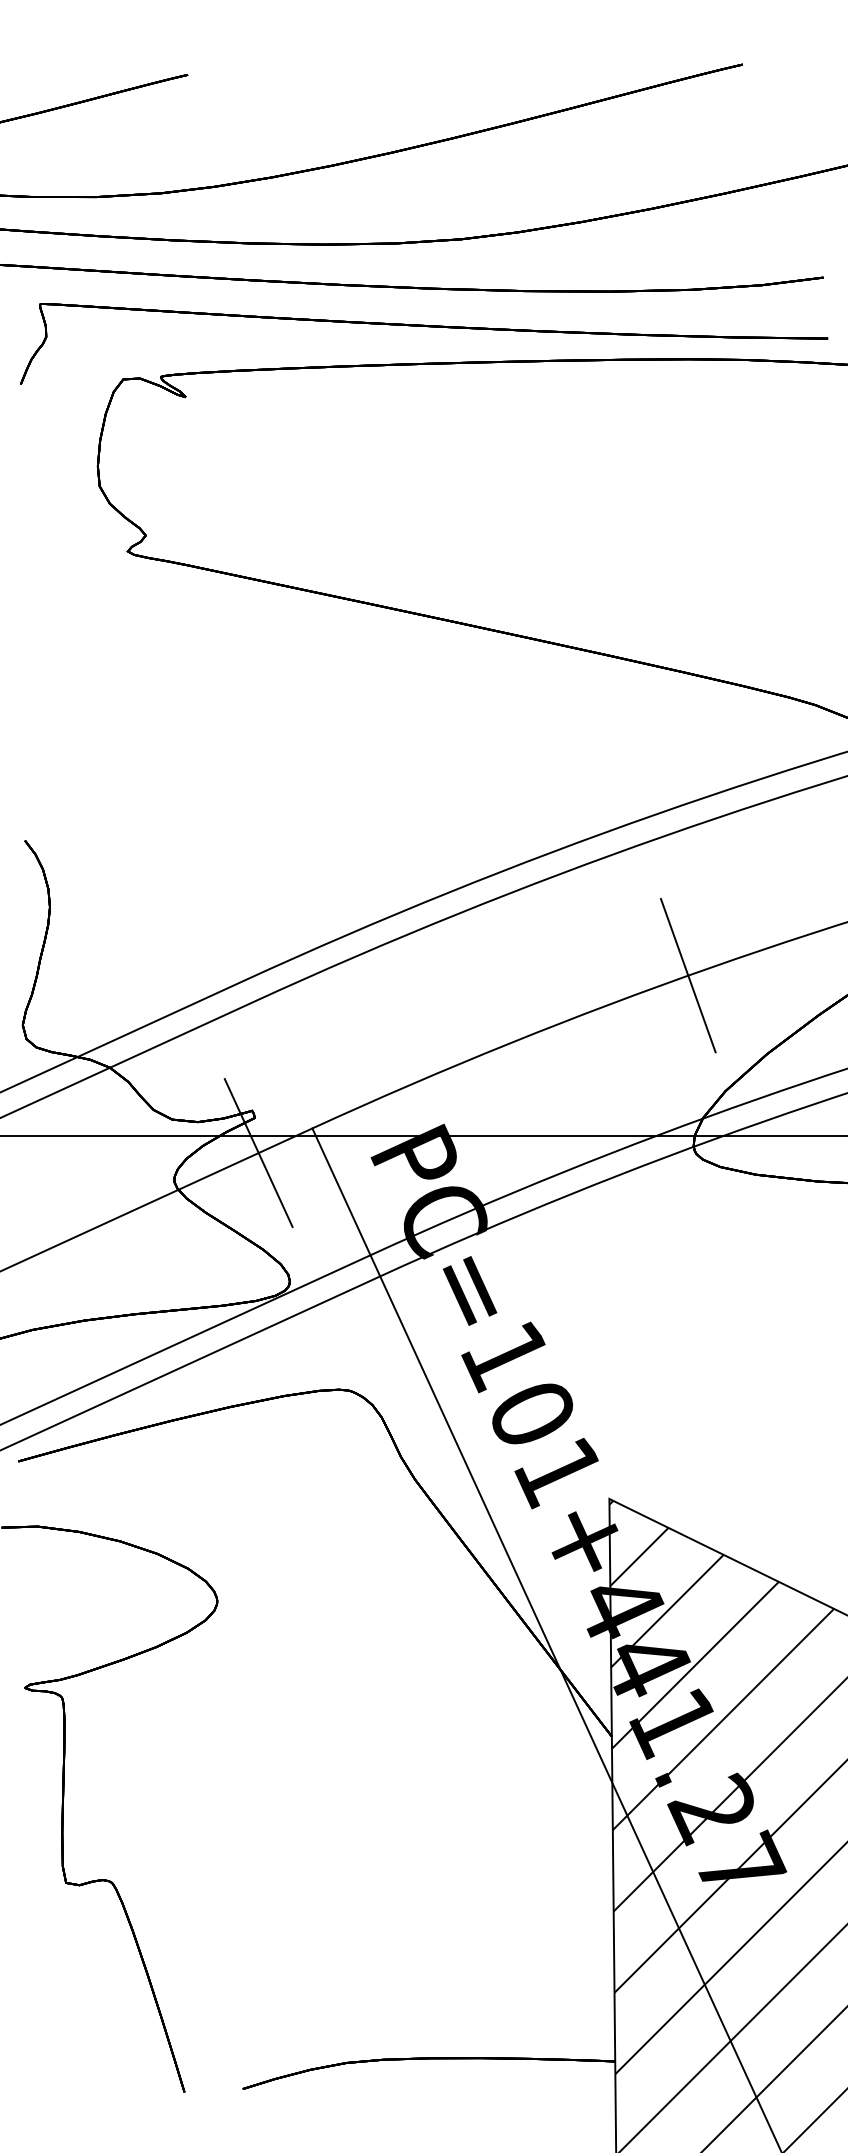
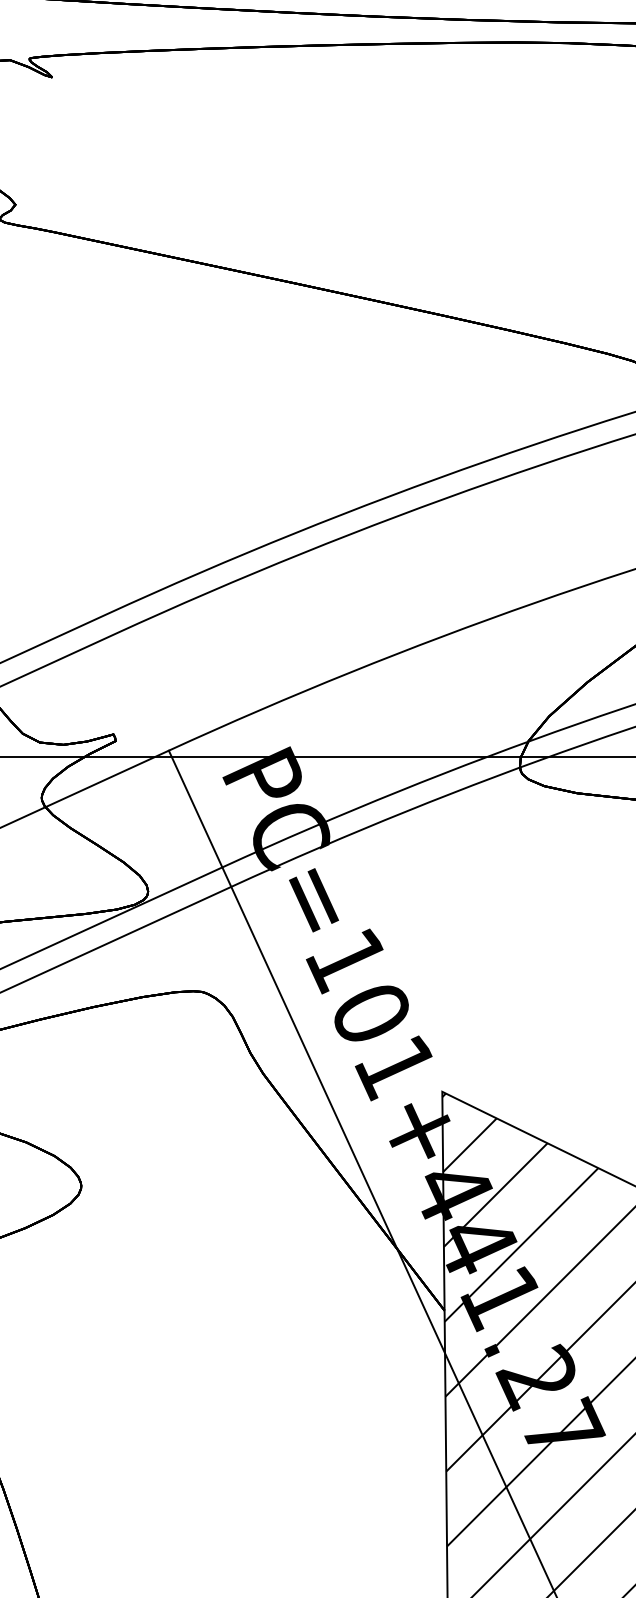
line: (687, 975) -> (514, 609), removed
line: (258, 1153) -> (119, 773), removed

